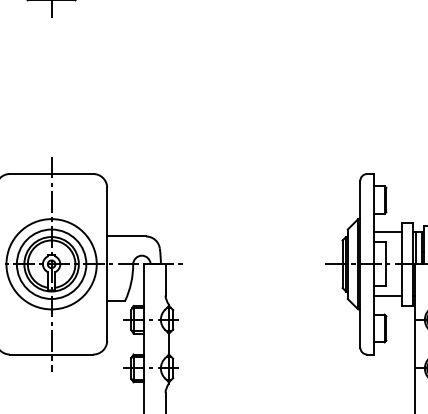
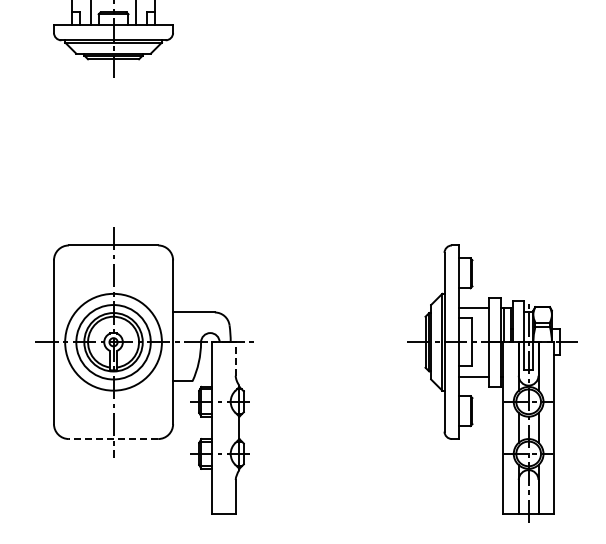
line: (165, 280) -> (235, 359), solid -> dashed
line: (51, 354) -> (113, 439), solid -> dashed

